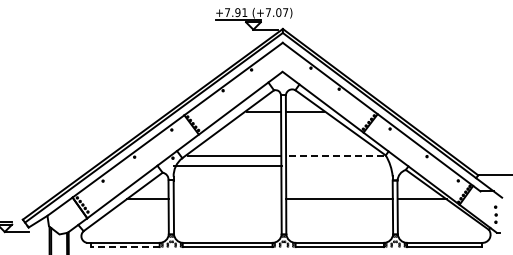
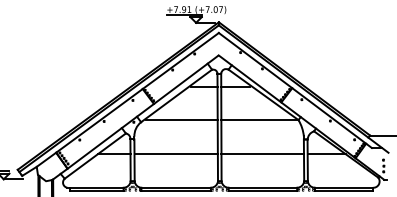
line: (335, 155) -> (259, 120), dashed -> solid
line: (227, 166) -> (176, 154), moved
line: (124, 247) -> (96, 191), dashed -> solid

